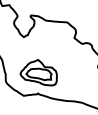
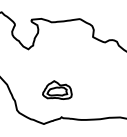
part: (38, 72) -> (56, 90), size x0.6

